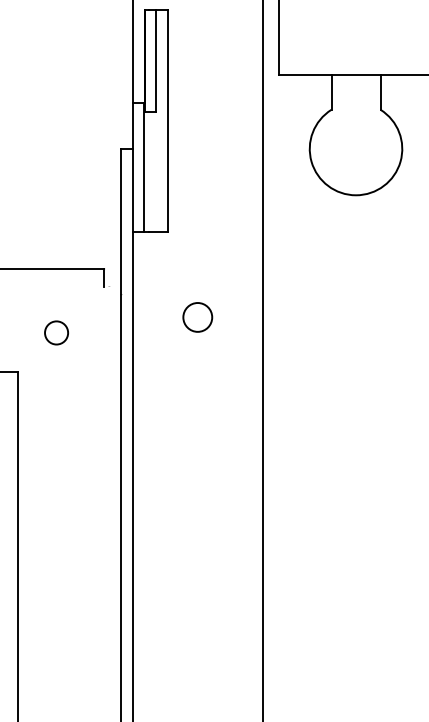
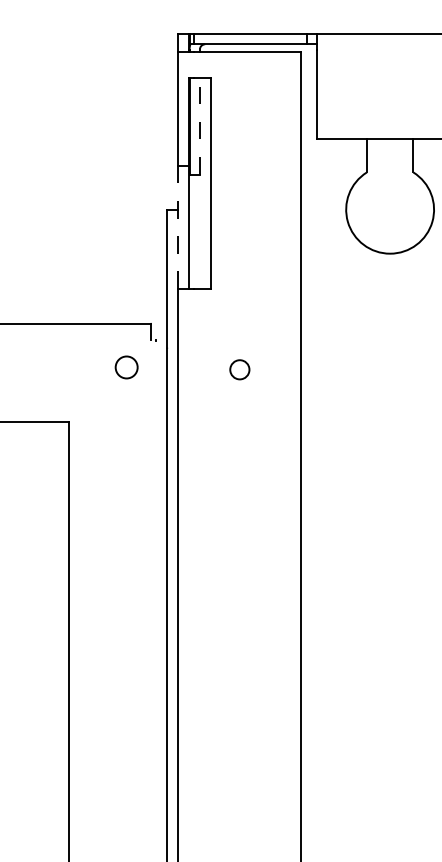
line: (155, 60) -> (199, 125), solid -> dashed
line: (133, 167) -> (178, 227), solid -> dashed
circle: (197, 317) -> (239, 369), size x0.7
circle: (56, 332) -> (126, 367), moved

